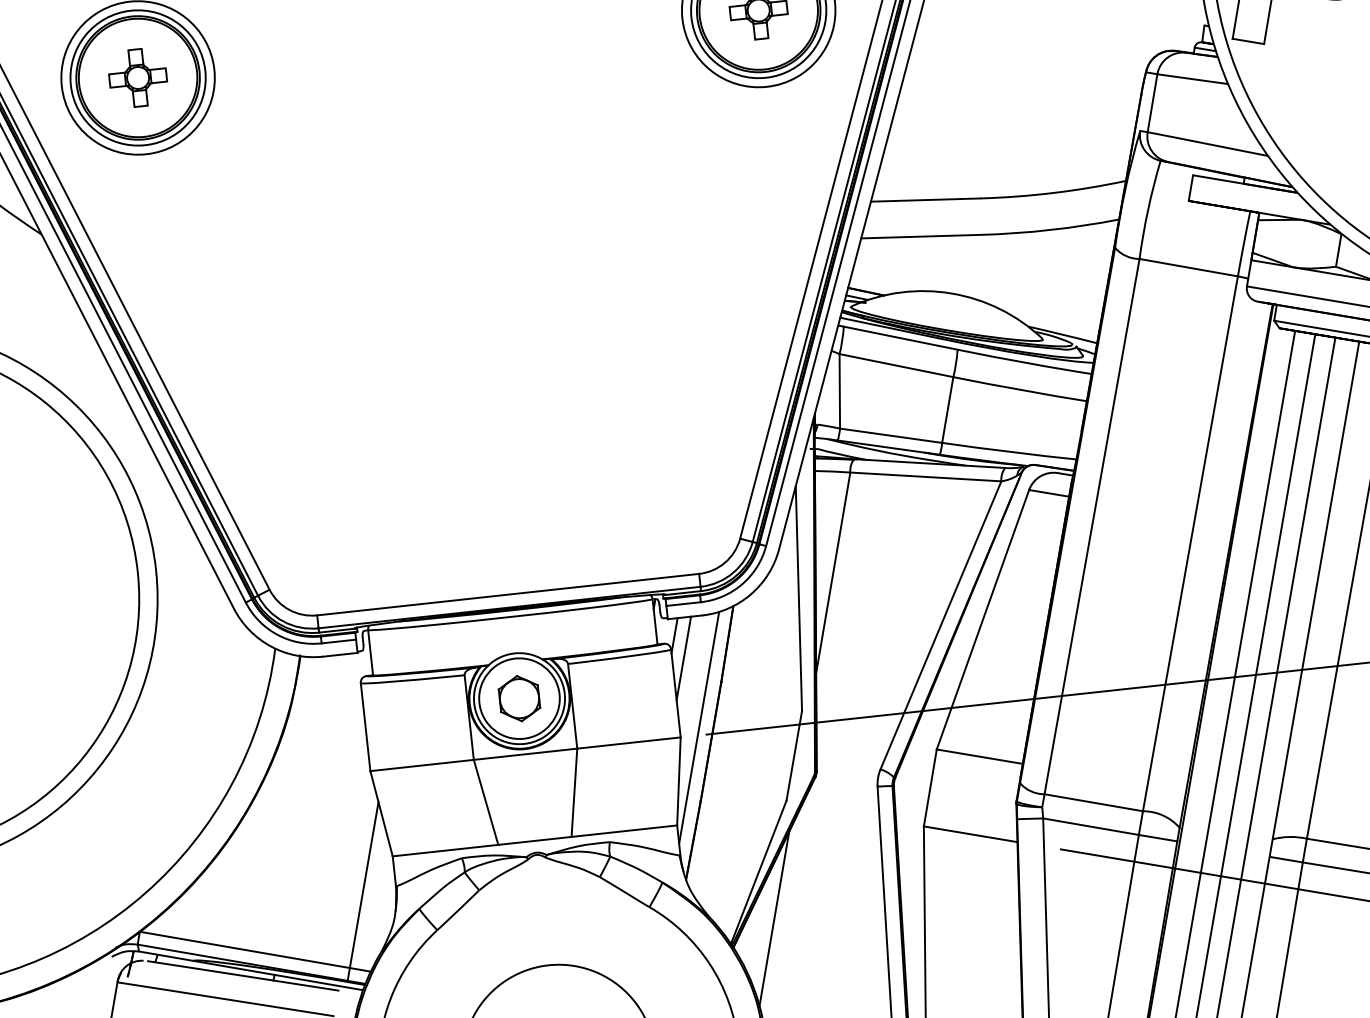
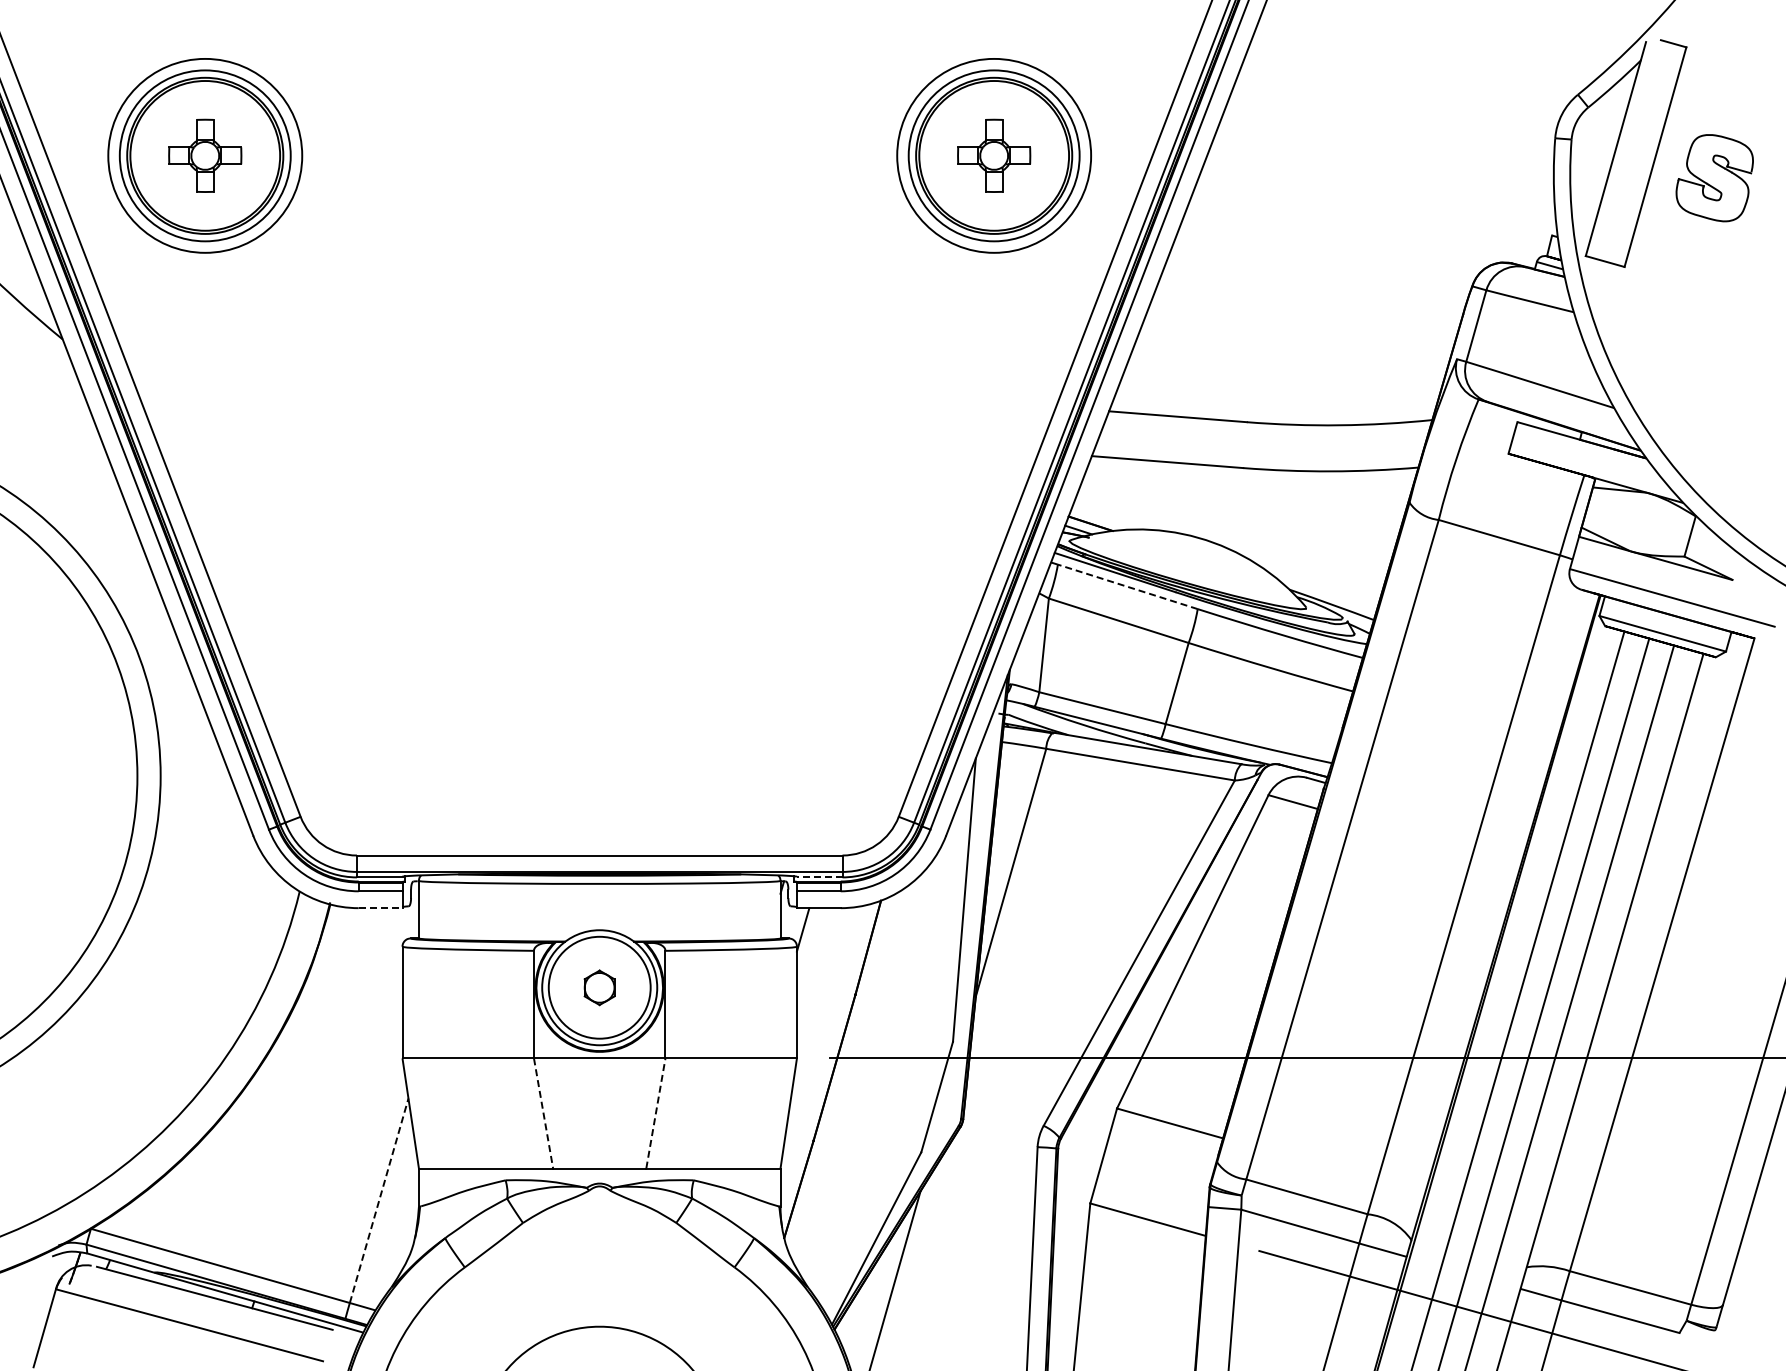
line: (900, 337) -> (1127, 586), solid -> dashed
line: (682, 593) -> (819, 877), solid -> dashed
line: (340, 655) -> (380, 908), solid -> dashed
line: (683, 658) -> (811, 959), removed
part: (519, 698) -> (599, 987), size x0.6
line: (699, 727) -> (821, 1048), removed
line: (574, 792) -> (655, 1113), solid -> dashed
line: (486, 802) -> (543, 1113), solid -> dashed
line: (364, 884) -> (379, 1200), solid -> dashed

